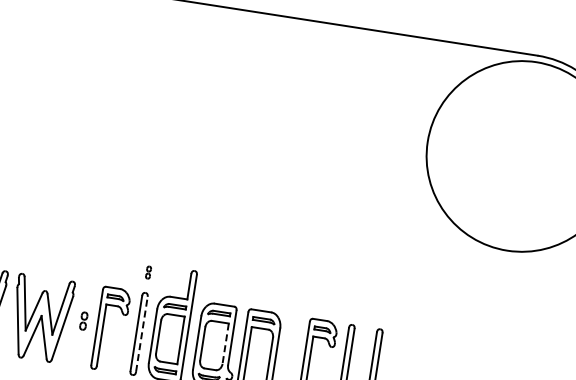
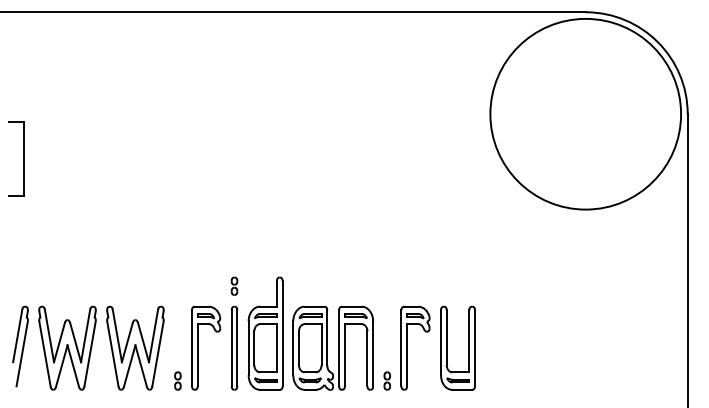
part: (148, 271) -> (234, 285), size x1.43
part: (83, 320) -> (177, 380), moved
line: (141, 334) -> (237, 348), dashed -> solid
line: (225, 344) -> (321, 345), dashed -> solid

